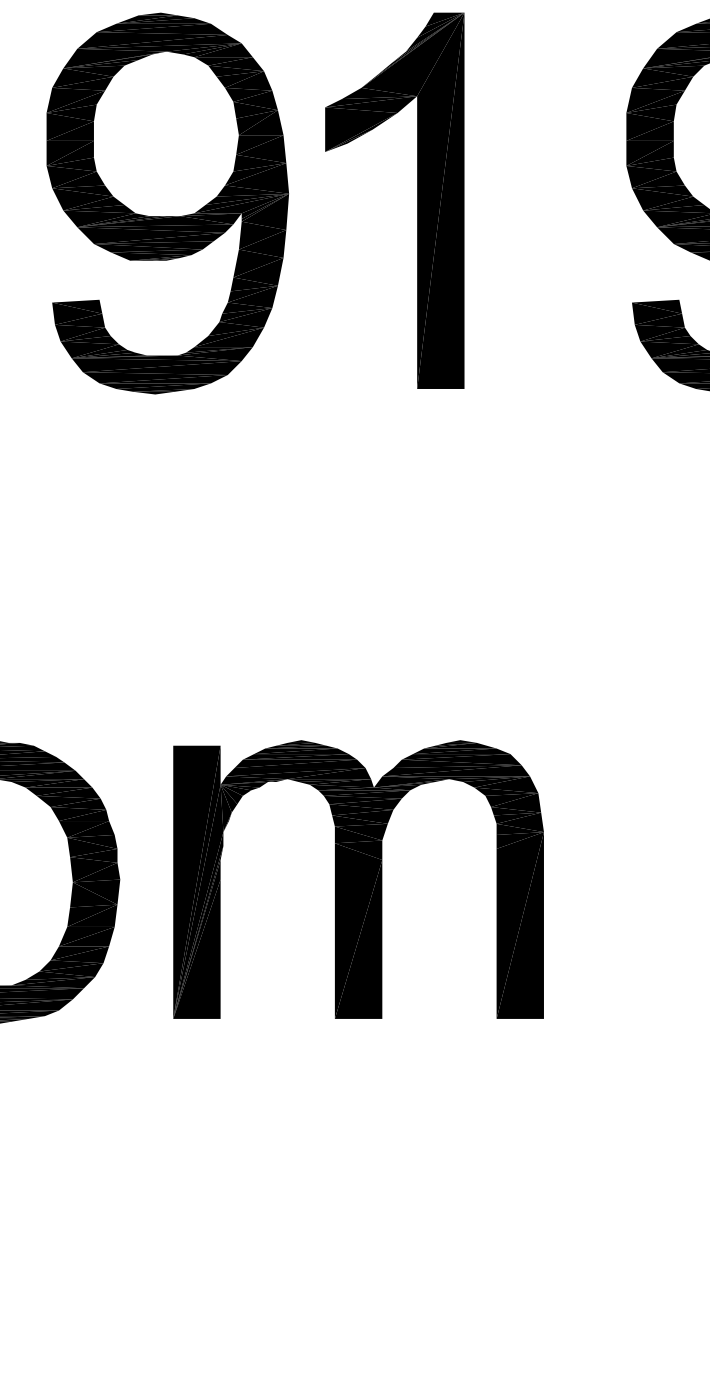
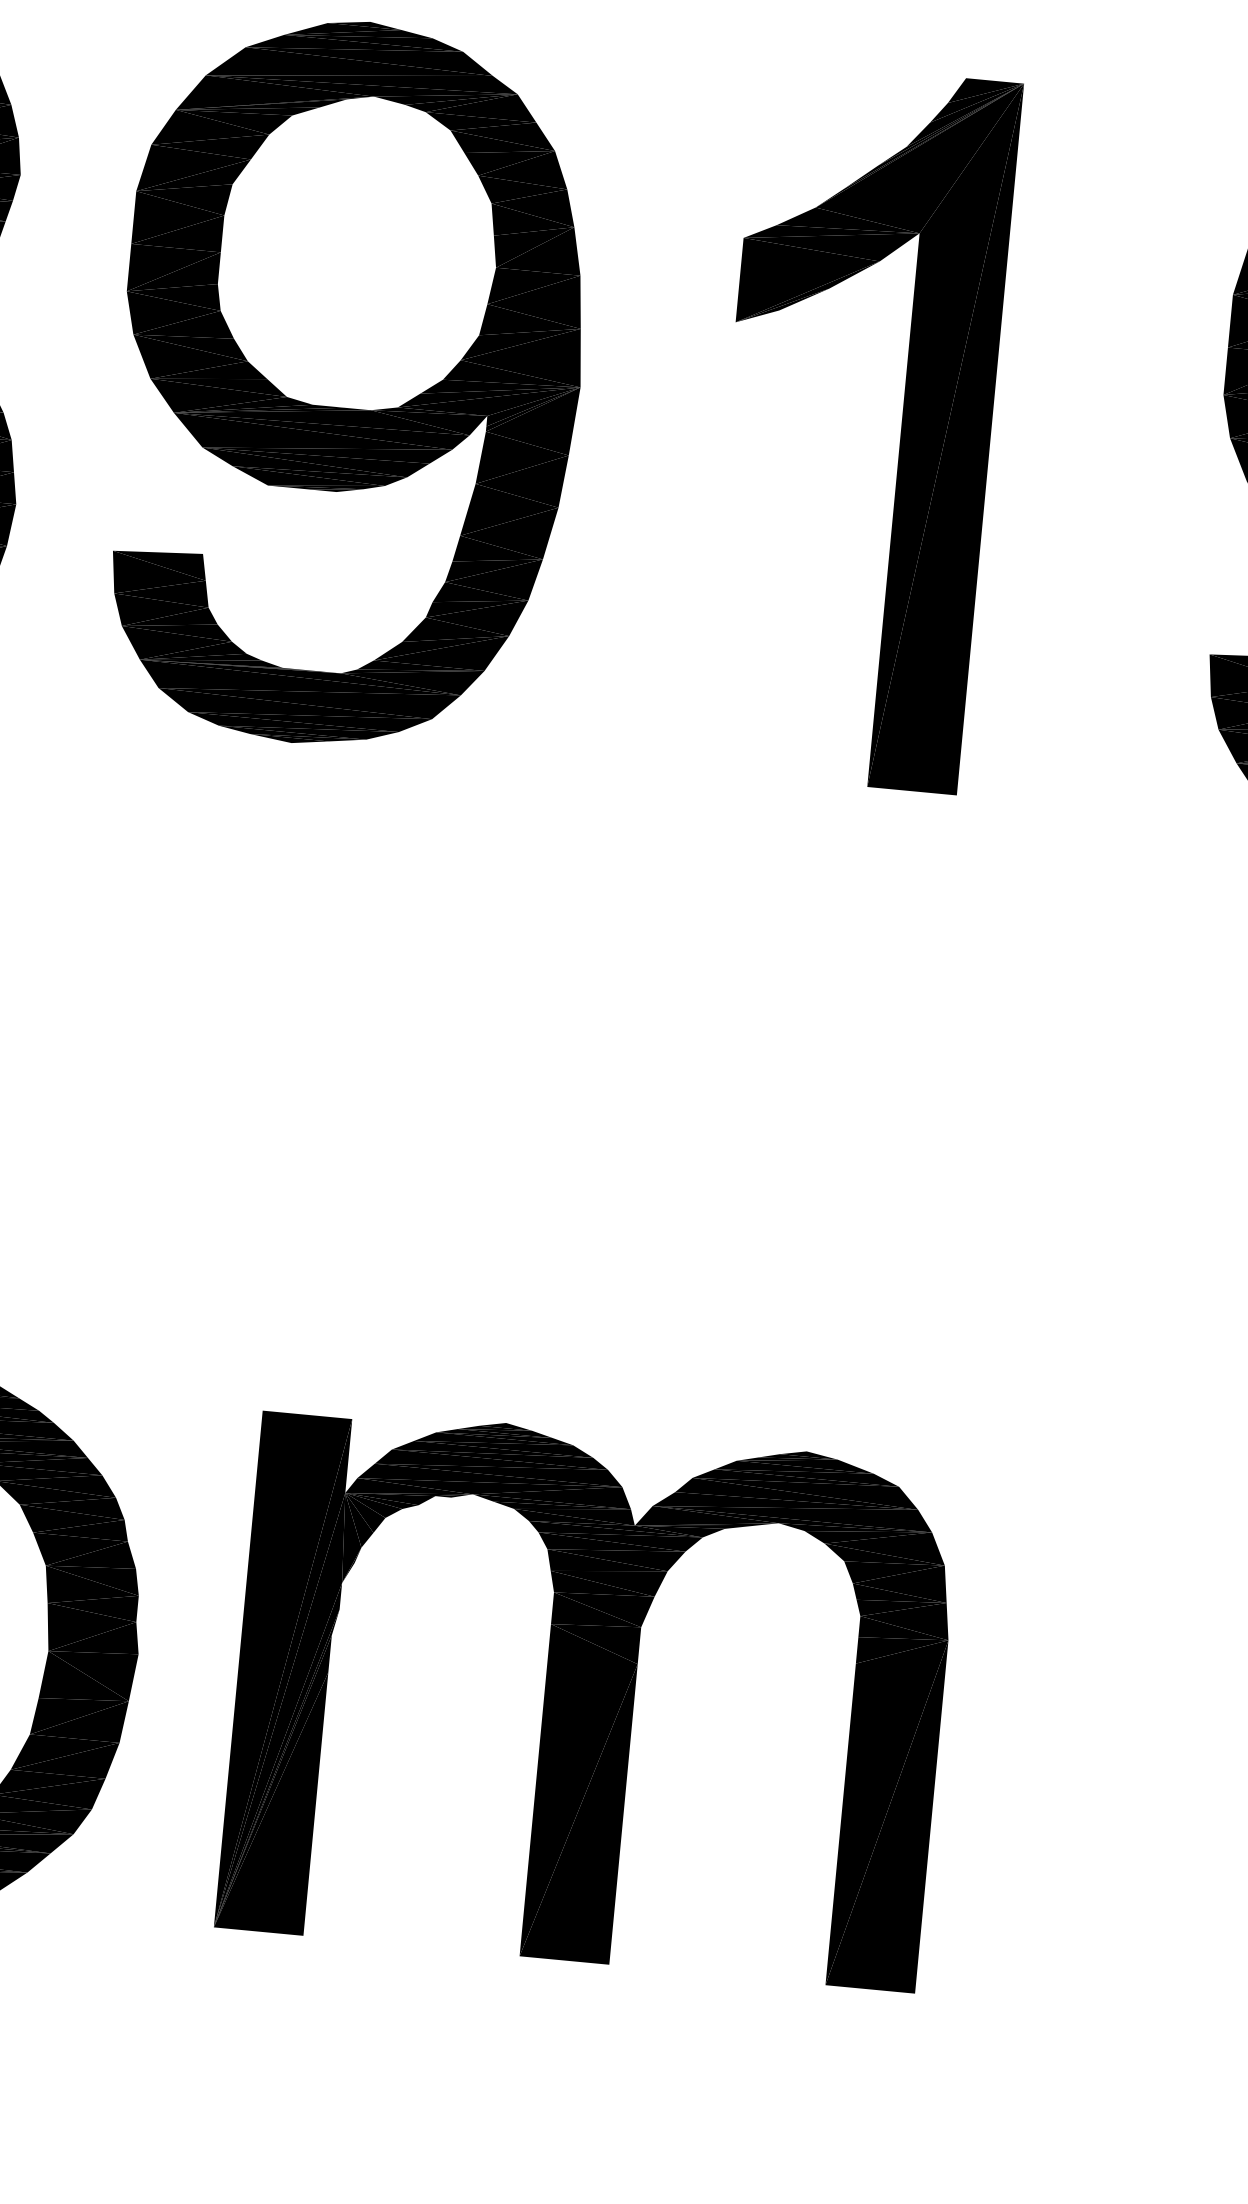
part: (417, 200) -> (901, 430), moved

